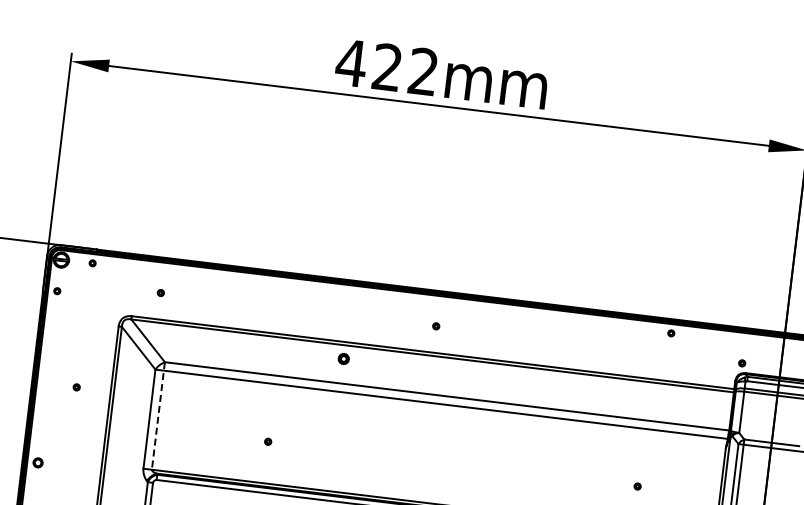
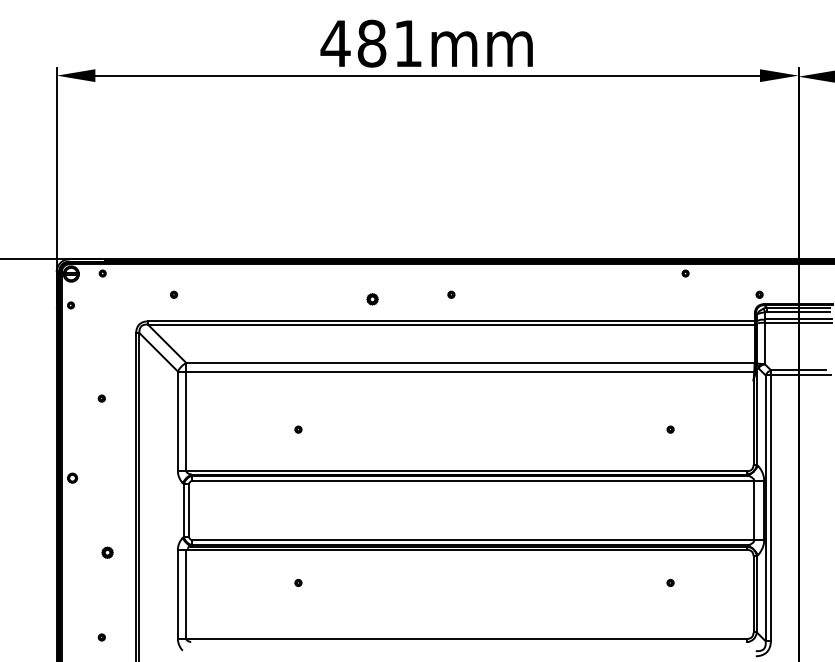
text: (404, 69) -> (389, 43), 422mm -> 481mm
part: (343, 359) -> (372, 299), moved
line: (158, 416) -> (186, 417), dashed -> solid

